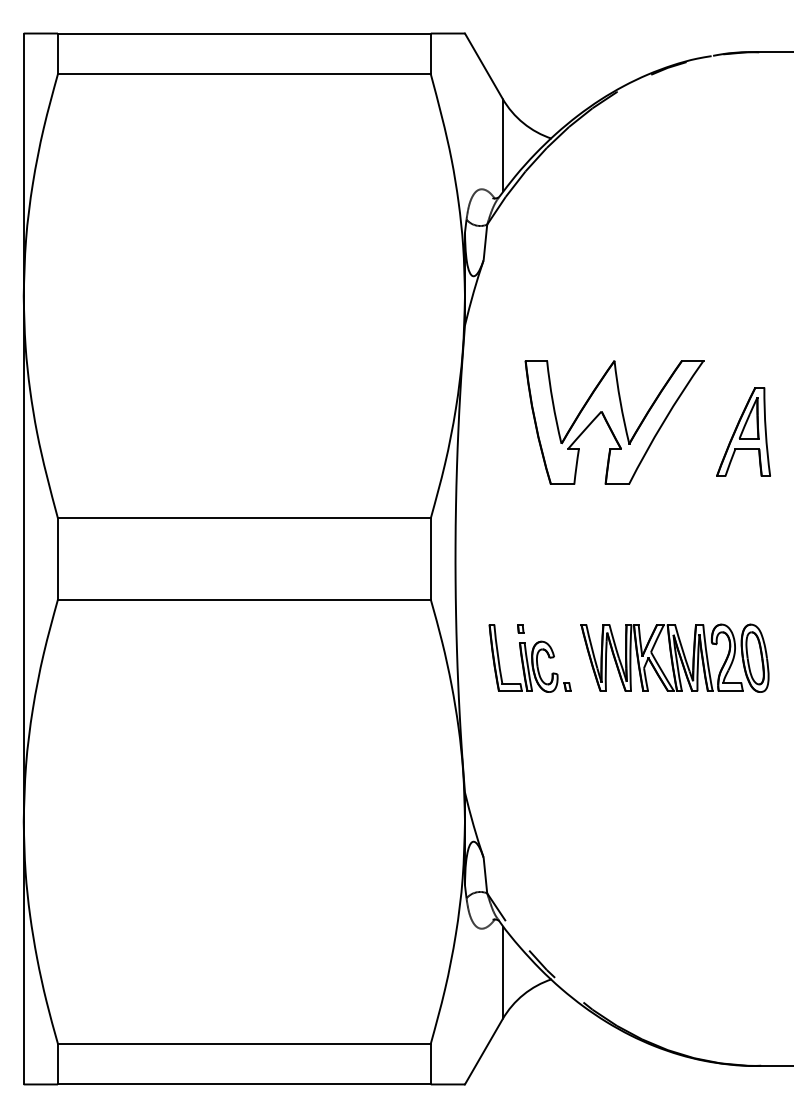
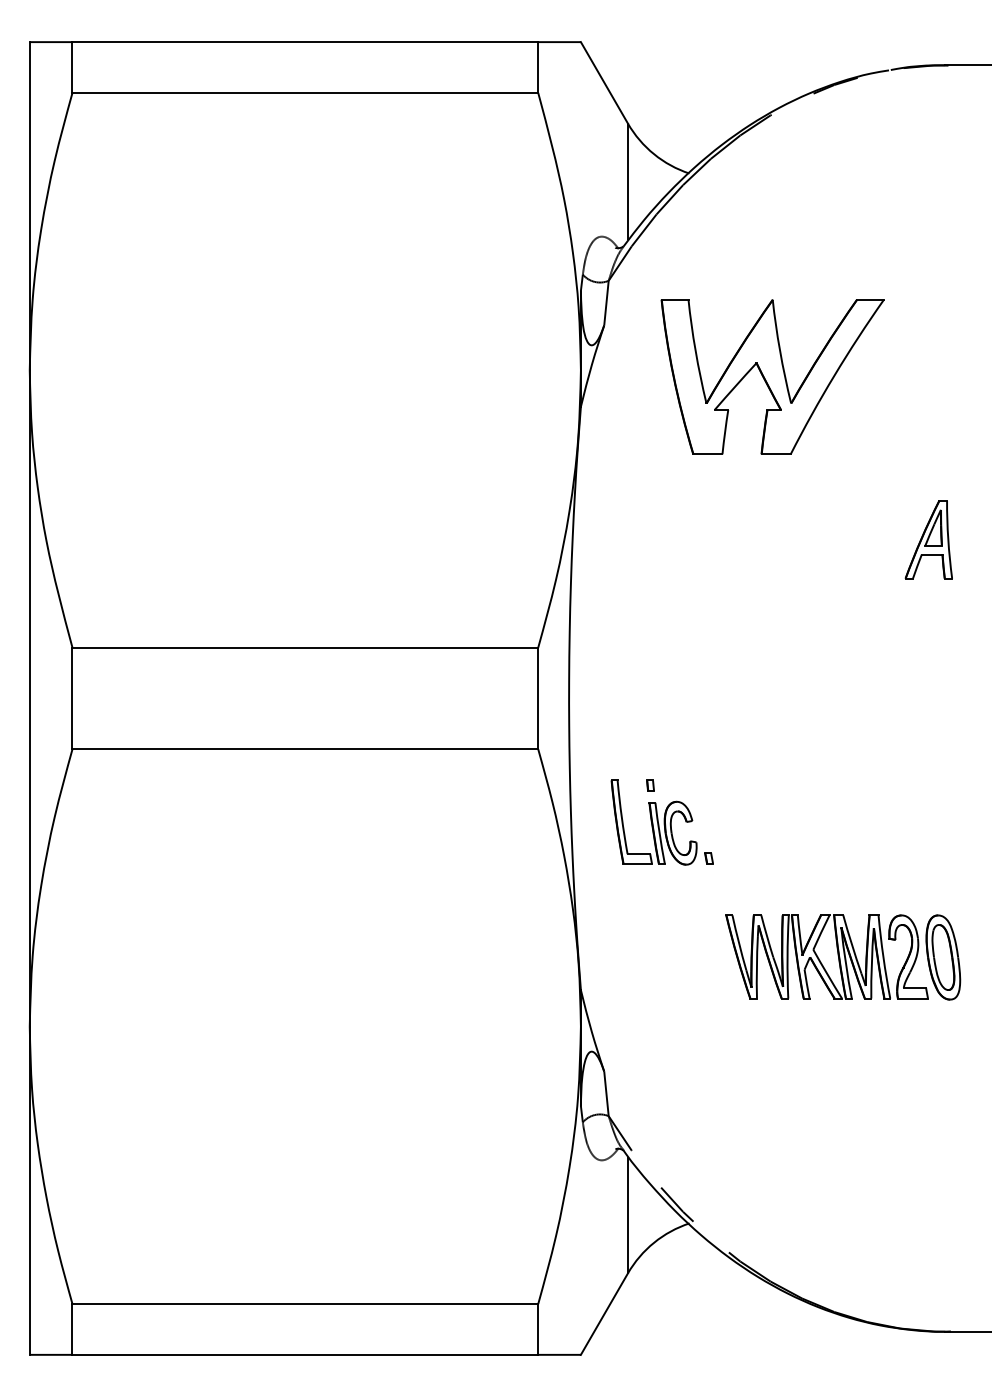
part: (614, 422) -> (772, 376), moved
part: (743, 431) -> (928, 539), size x0.7
part: (674, 657) -> (842, 956), moved

